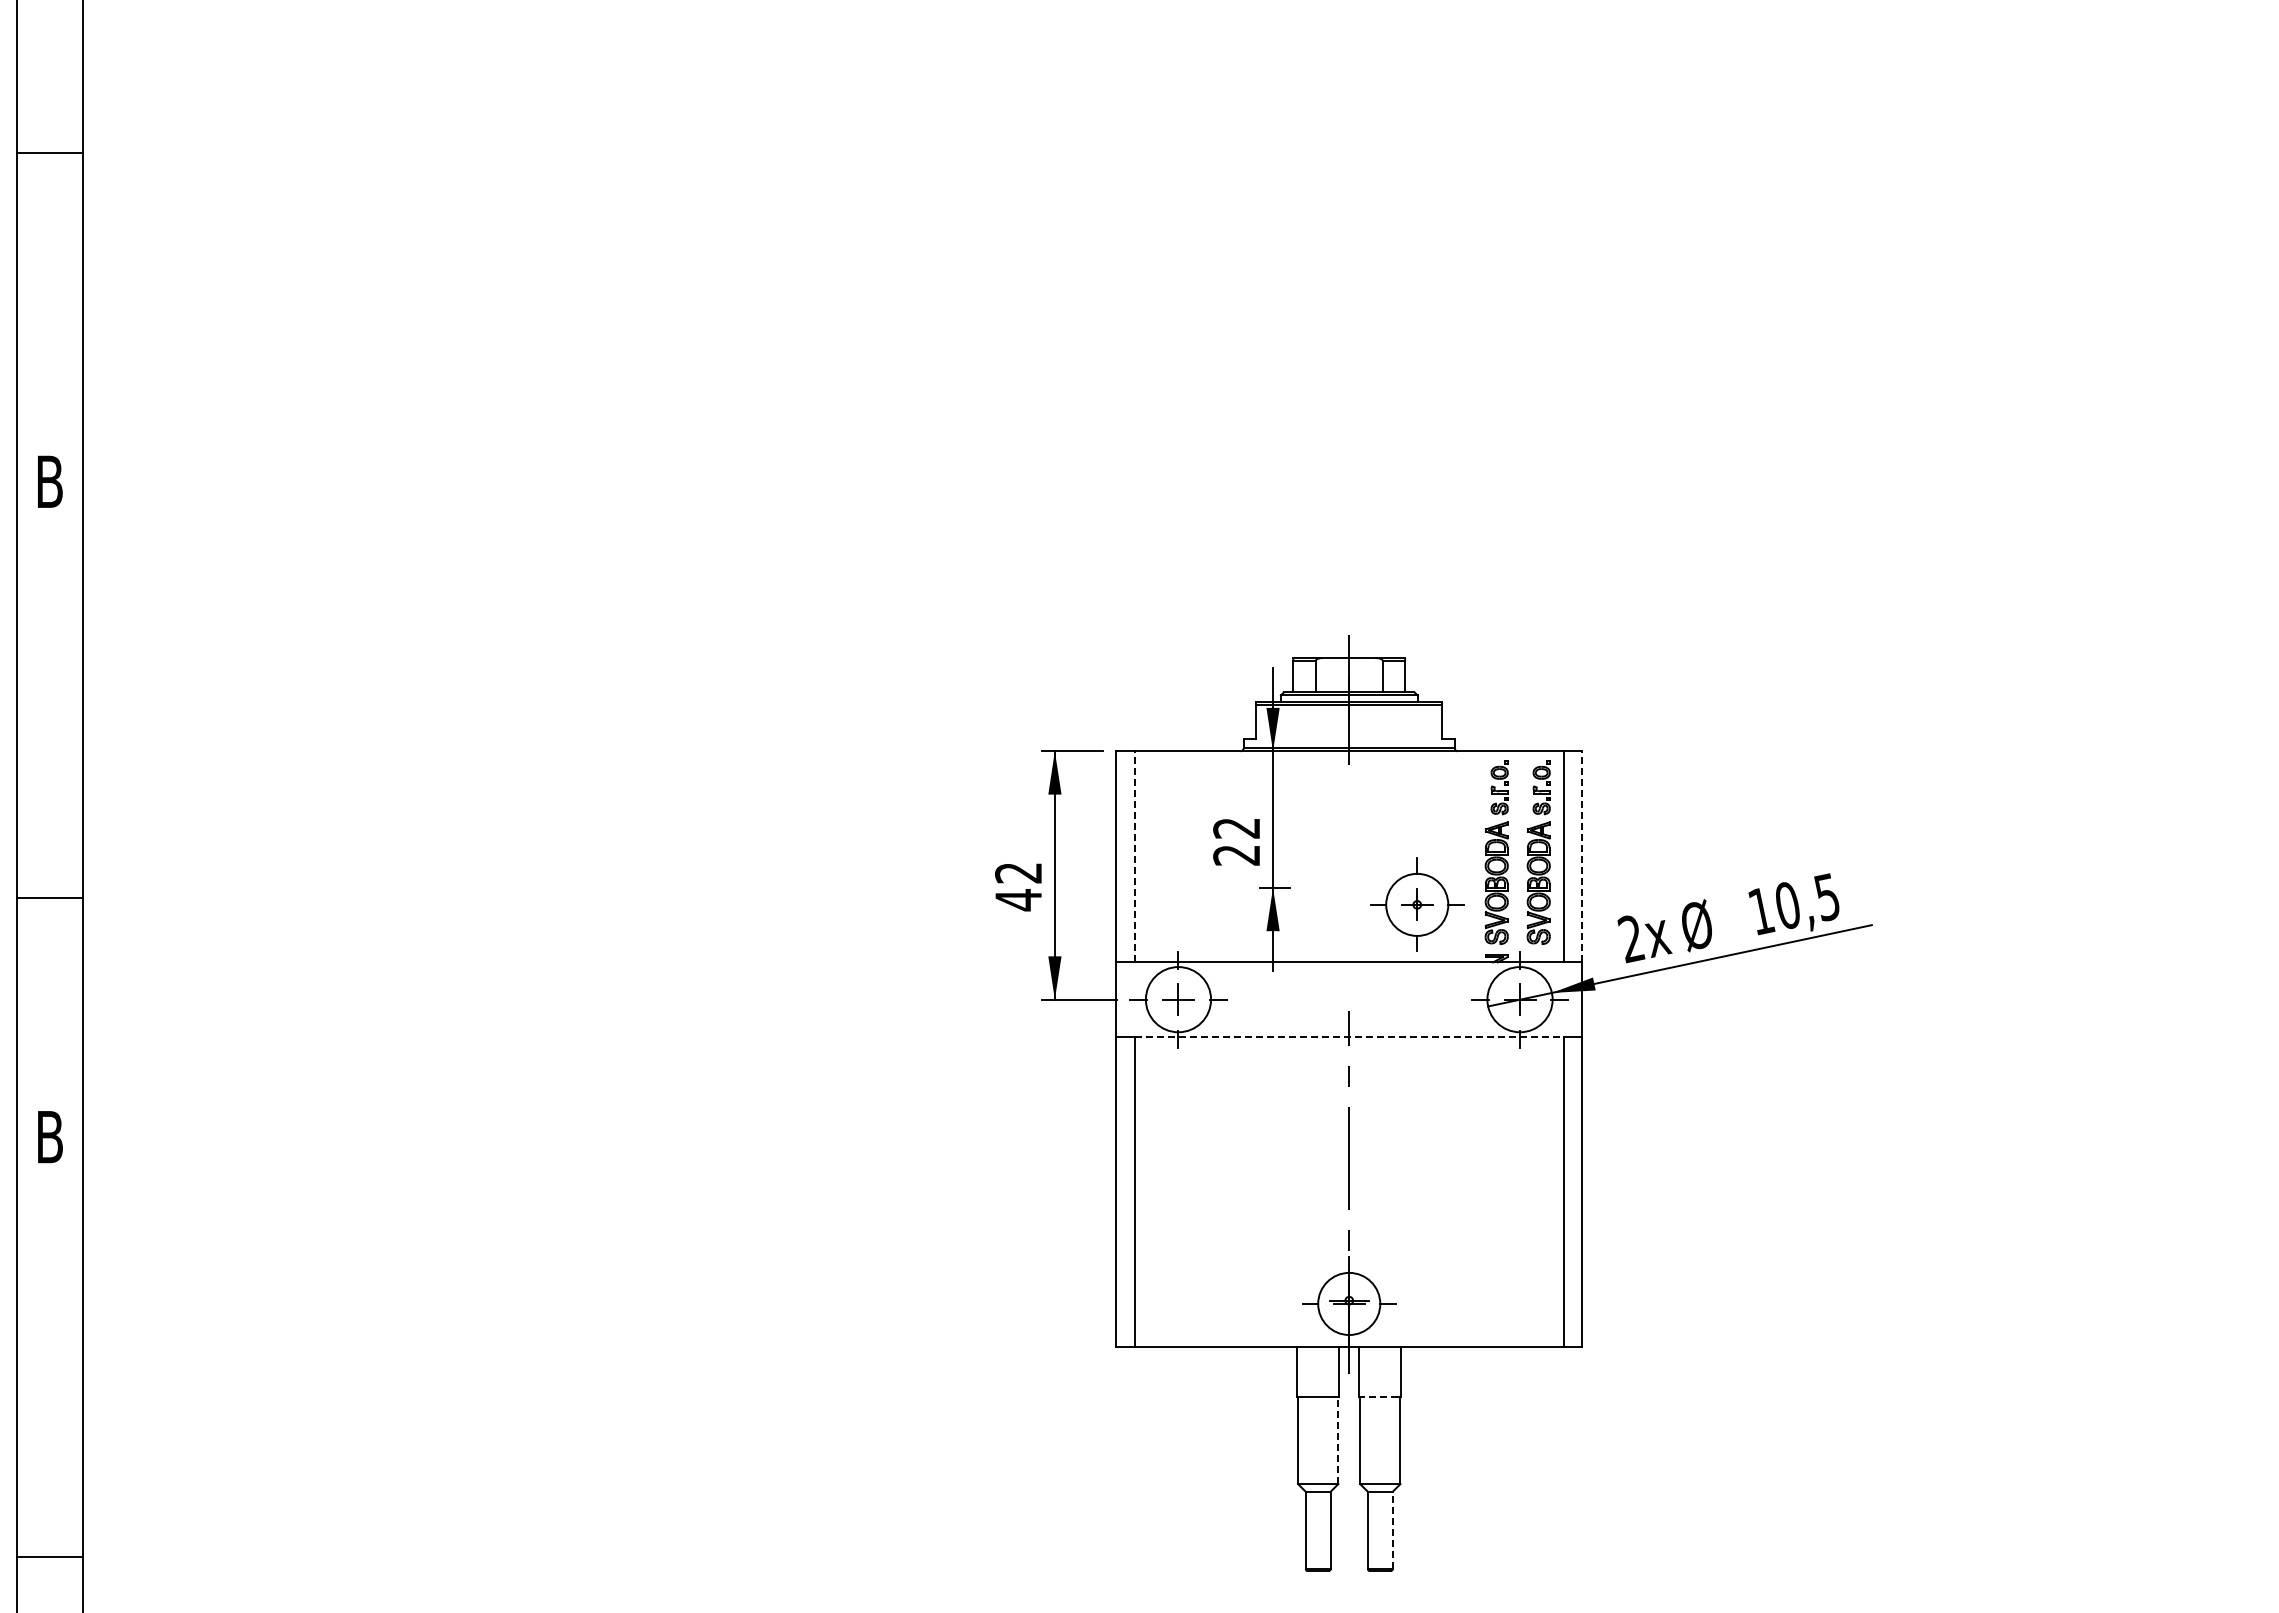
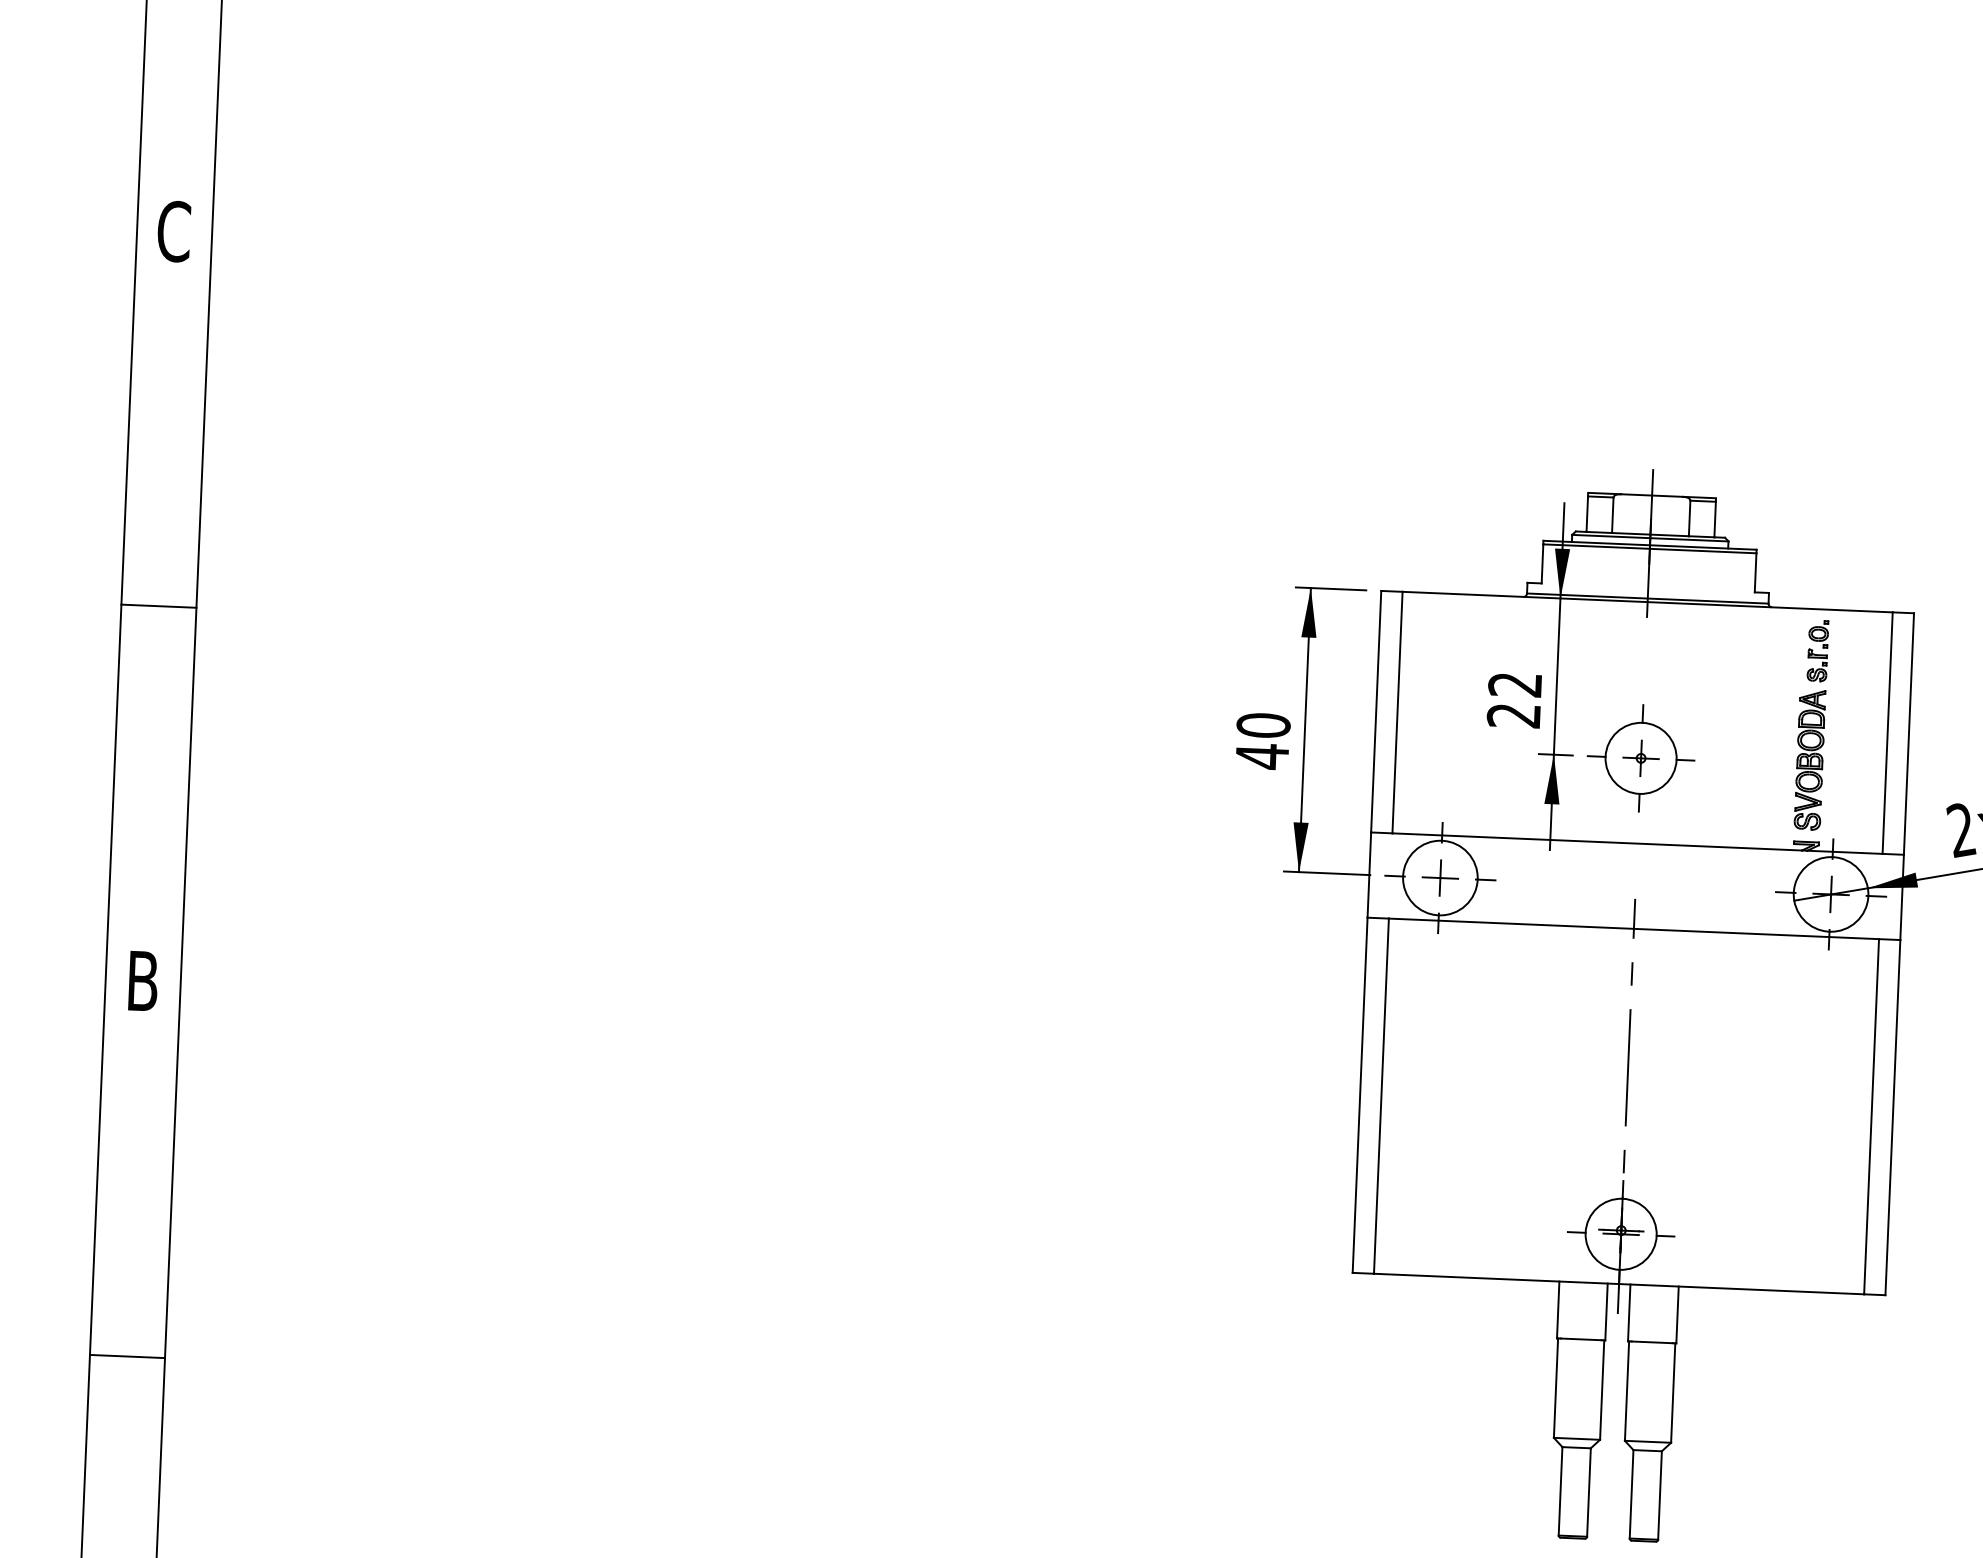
text: (49, 481) -> (173, 231), B -> C
part: (1538, 852) -> (1859, 726), removed
line: (1135, 856) -> (1398, 712), dashed -> solid
line: (1582, 856) -> (1909, 733), dashed -> solid
text: (1018, 872) -> (1263, 724), 42 -> 40
line: (50, 898) -> (159, 606), moved
part: (1417, 904) -> (1641, 757), moved
line: (1349, 1036) -> (1634, 928), dashed -> solid
line: (1380, 1397) -> (1652, 1342), dashed -> solid
line: (1338, 1440) -> (1602, 1389), dashed -> solid
line: (1392, 1530) -> (1659, 1495), dashed -> solid
line: (50, 1557) -> (127, 1356), moved

